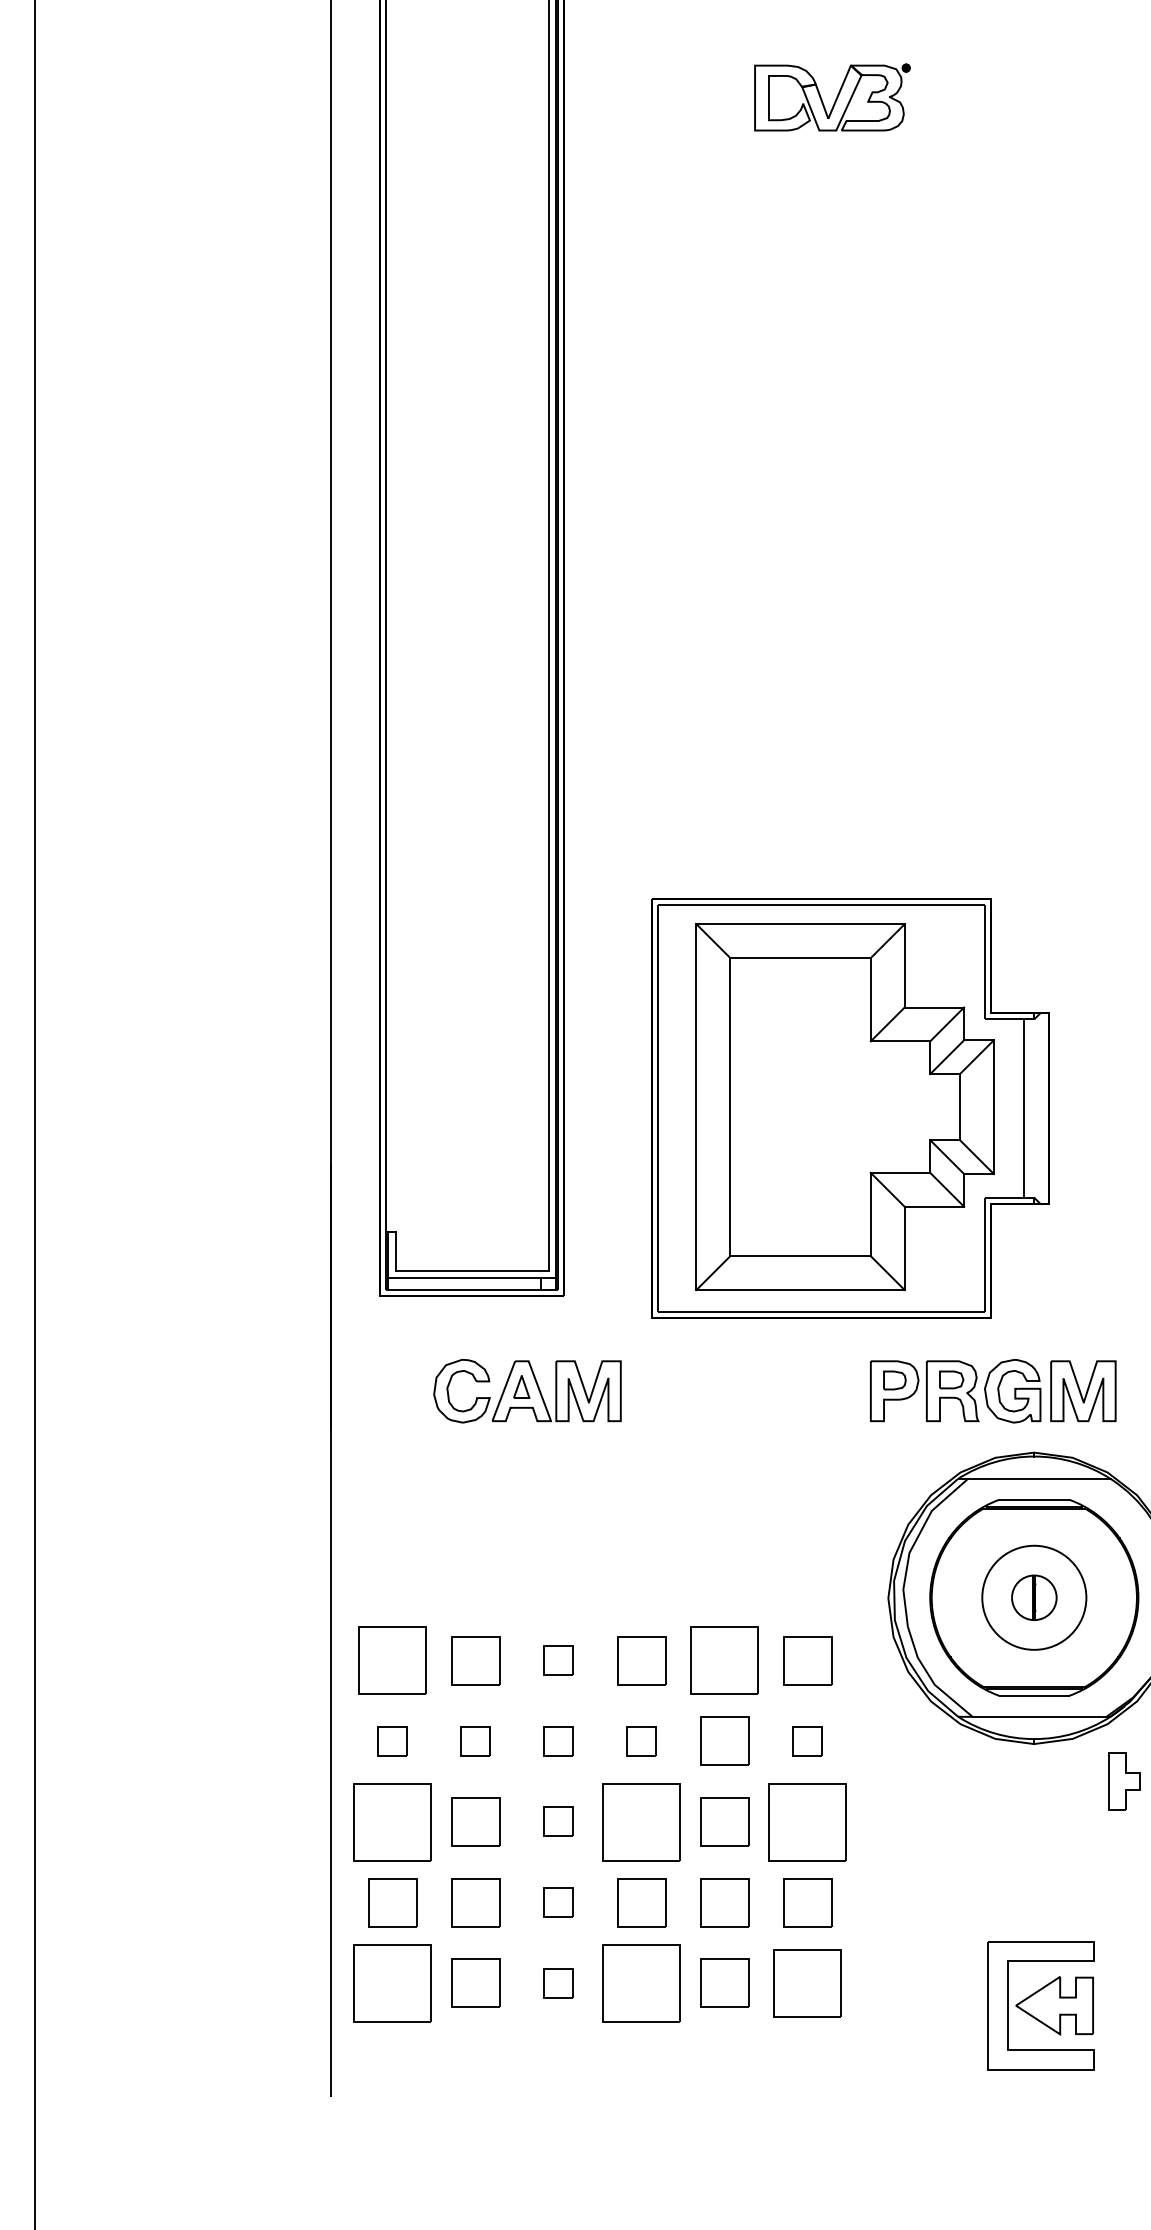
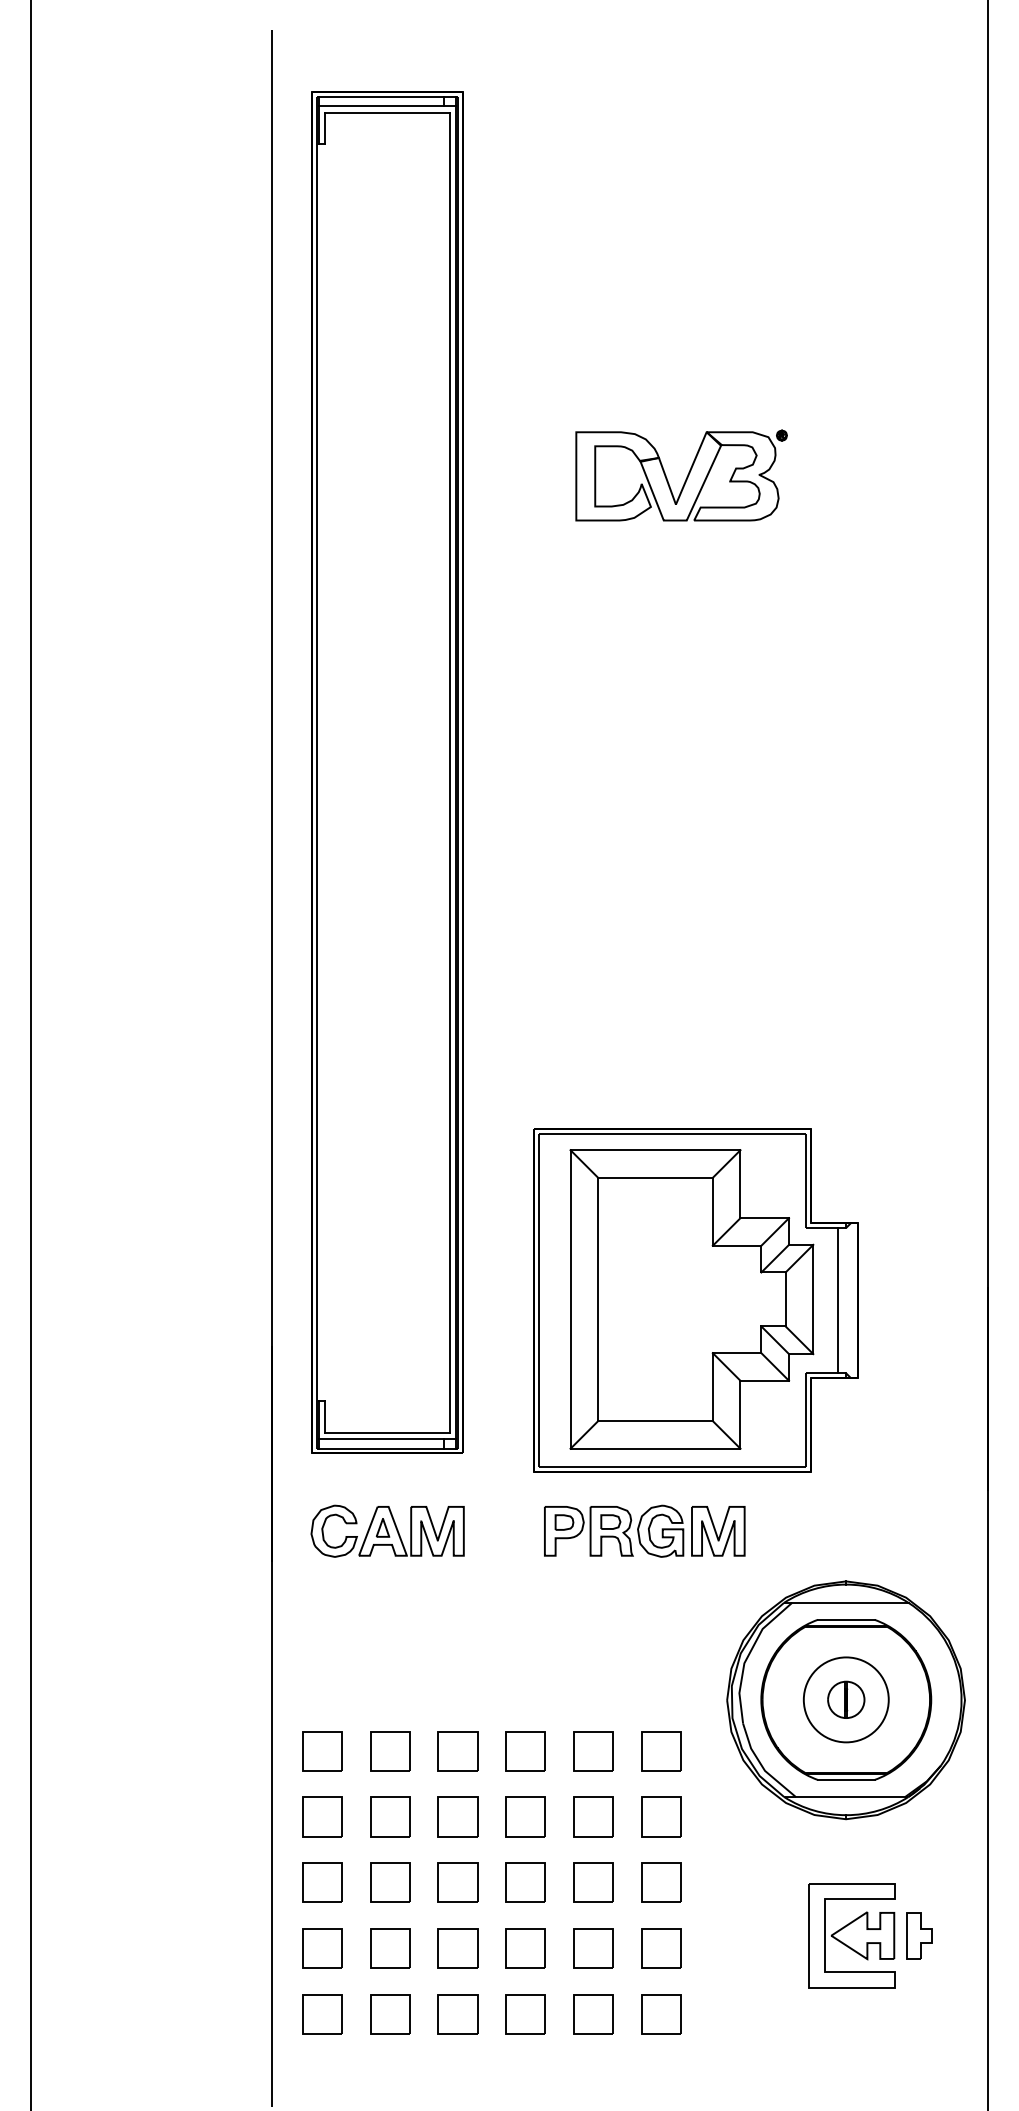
part: (832, 97) -> (681, 475), size x1.67
part: (527, 1390) -> (387, 1530), moved
part: (992, 1390) -> (644, 1530), moved
part: (392, 1661) -> (322, 1751), size x0.71
part: (557, 1661) -> (457, 1751), size x1.67
part: (724, 1661) -> (593, 1751), size x0.71
part: (392, 1740) -> (322, 1816), size x1.67
part: (475, 1740) -> (390, 1816), size x1.67
part: (557, 1740) -> (457, 1816), size x1.67
part: (641, 1740) -> (525, 1816), size x1.67
part: (807, 1740) -> (661, 1816), size x1.67
part: (1124, 1781) -> (919, 1935), moved
part: (392, 1821) -> (322, 1882), size x0.62
part: (557, 1821) -> (457, 1882), size x1.67
part: (641, 1821) -> (525, 1882), size x0.62
part: (807, 1821) -> (661, 1882), size x0.62
part: (557, 1902) -> (457, 1948), size x1.67
part: (392, 1983) -> (322, 2014), size x0.62
part: (557, 1983) -> (457, 2014), size x1.67
part: (641, 1983) -> (525, 2014), size x0.62
part: (807, 1983) -> (661, 2014), size x0.71
part: (1040, 2005) -> (851, 1935), moved

